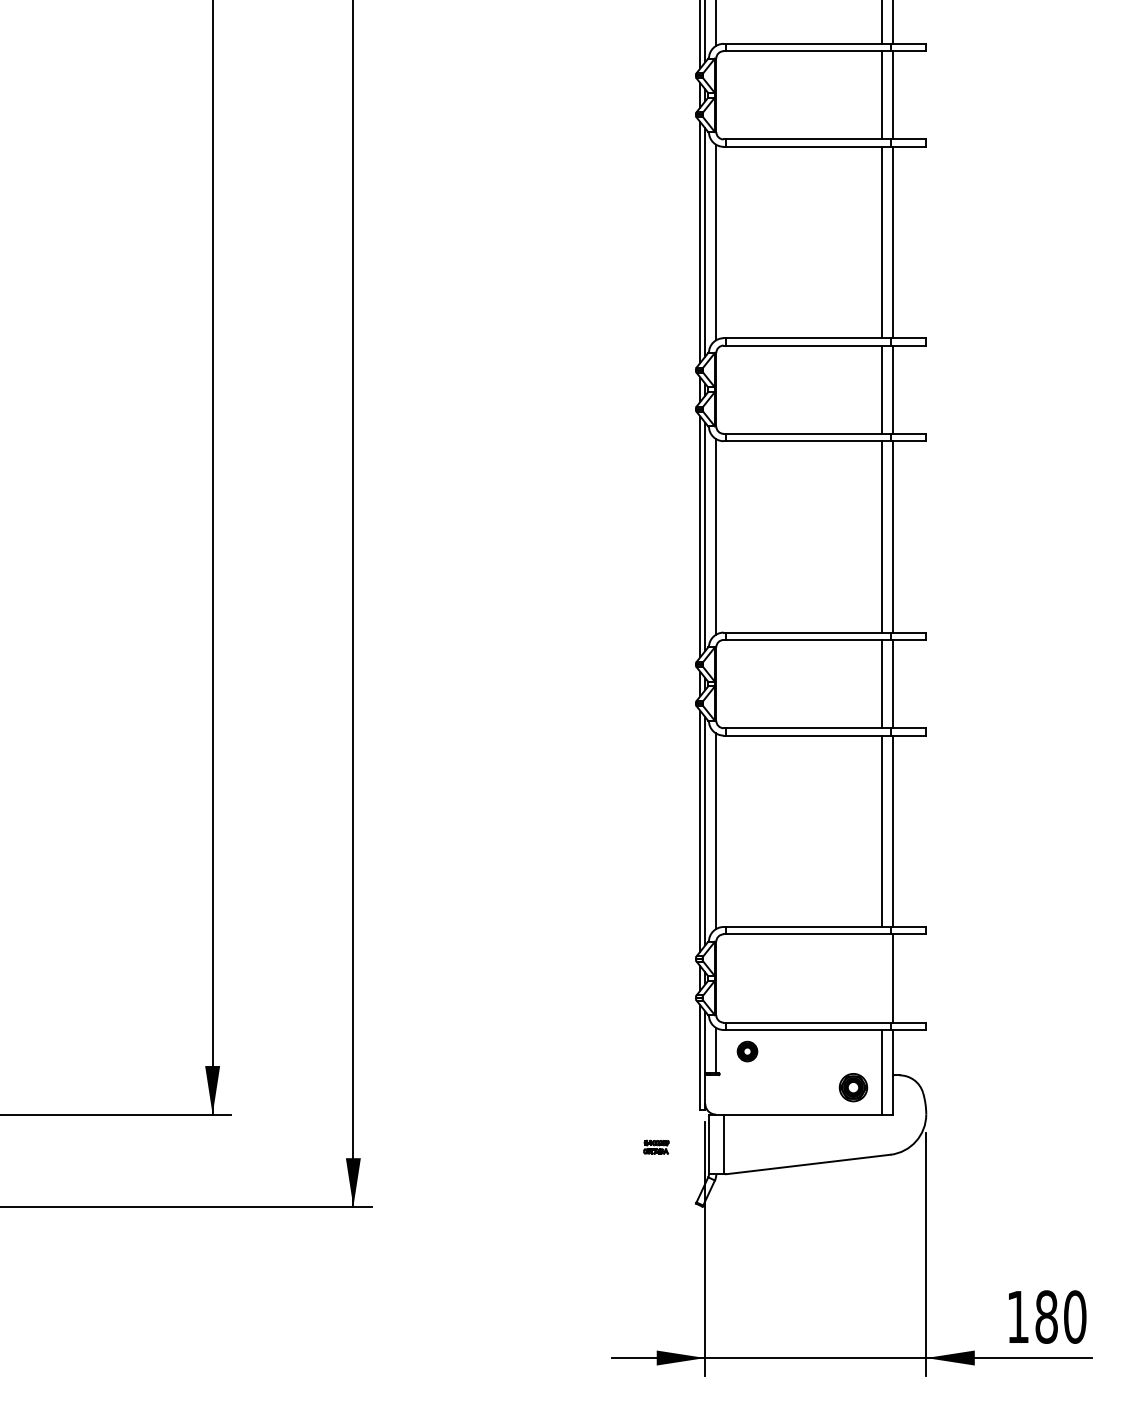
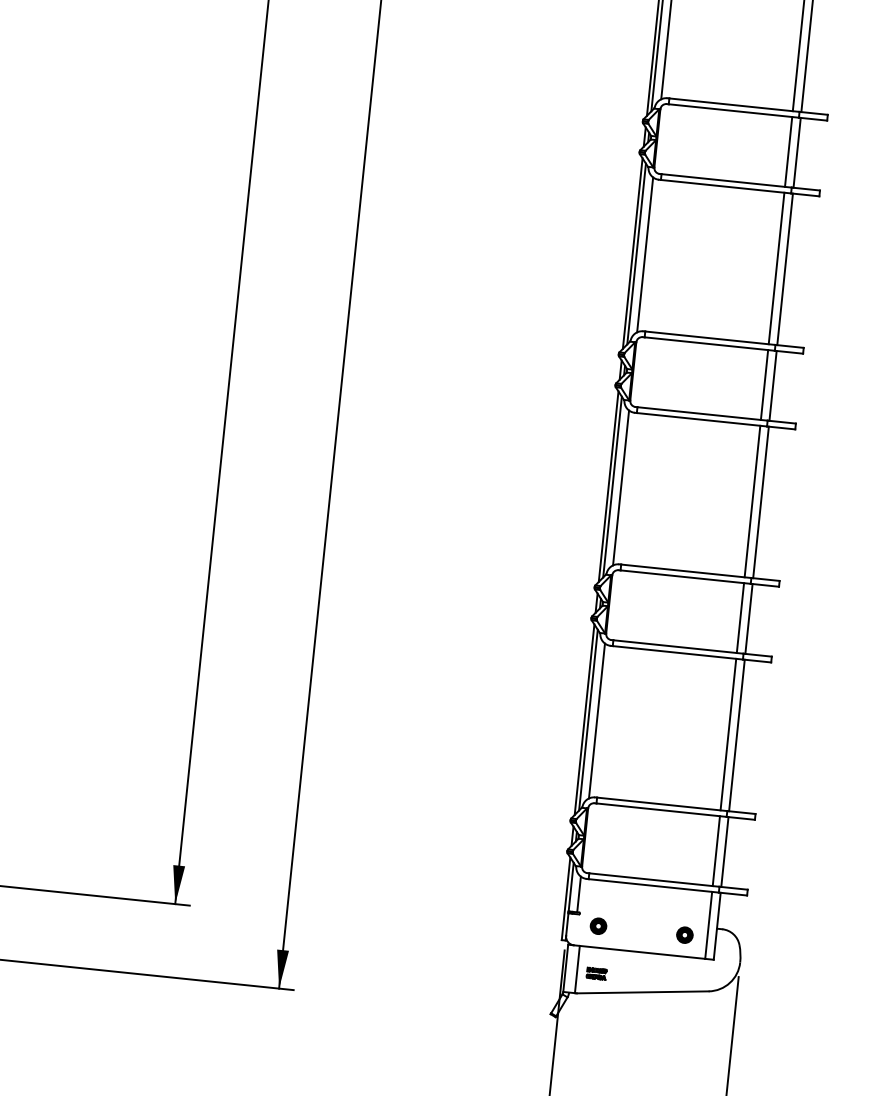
line: (882, 978) -> (716, 851), added
part: (747, 1051) -> (598, 926), moved
part: (853, 1087) -> (684, 935), size x0.71
part: (656, 1146) -> (596, 973), moved

